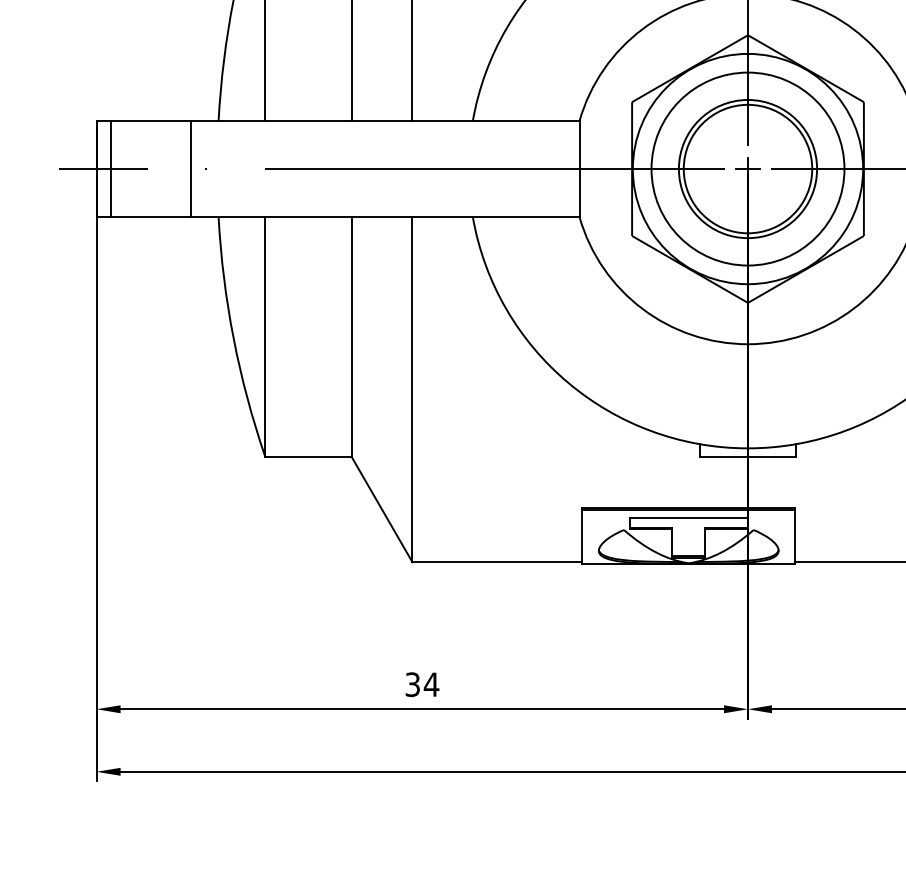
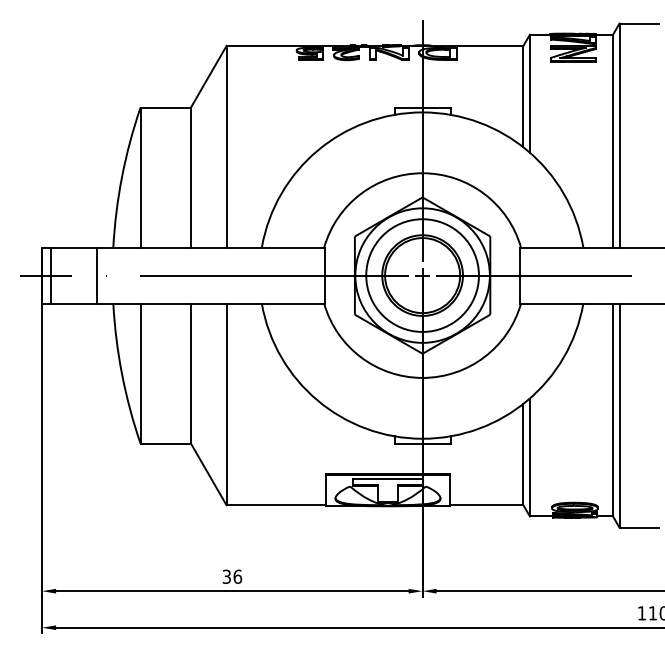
text: (431, 684) -> (237, 576), 34 -> 36

